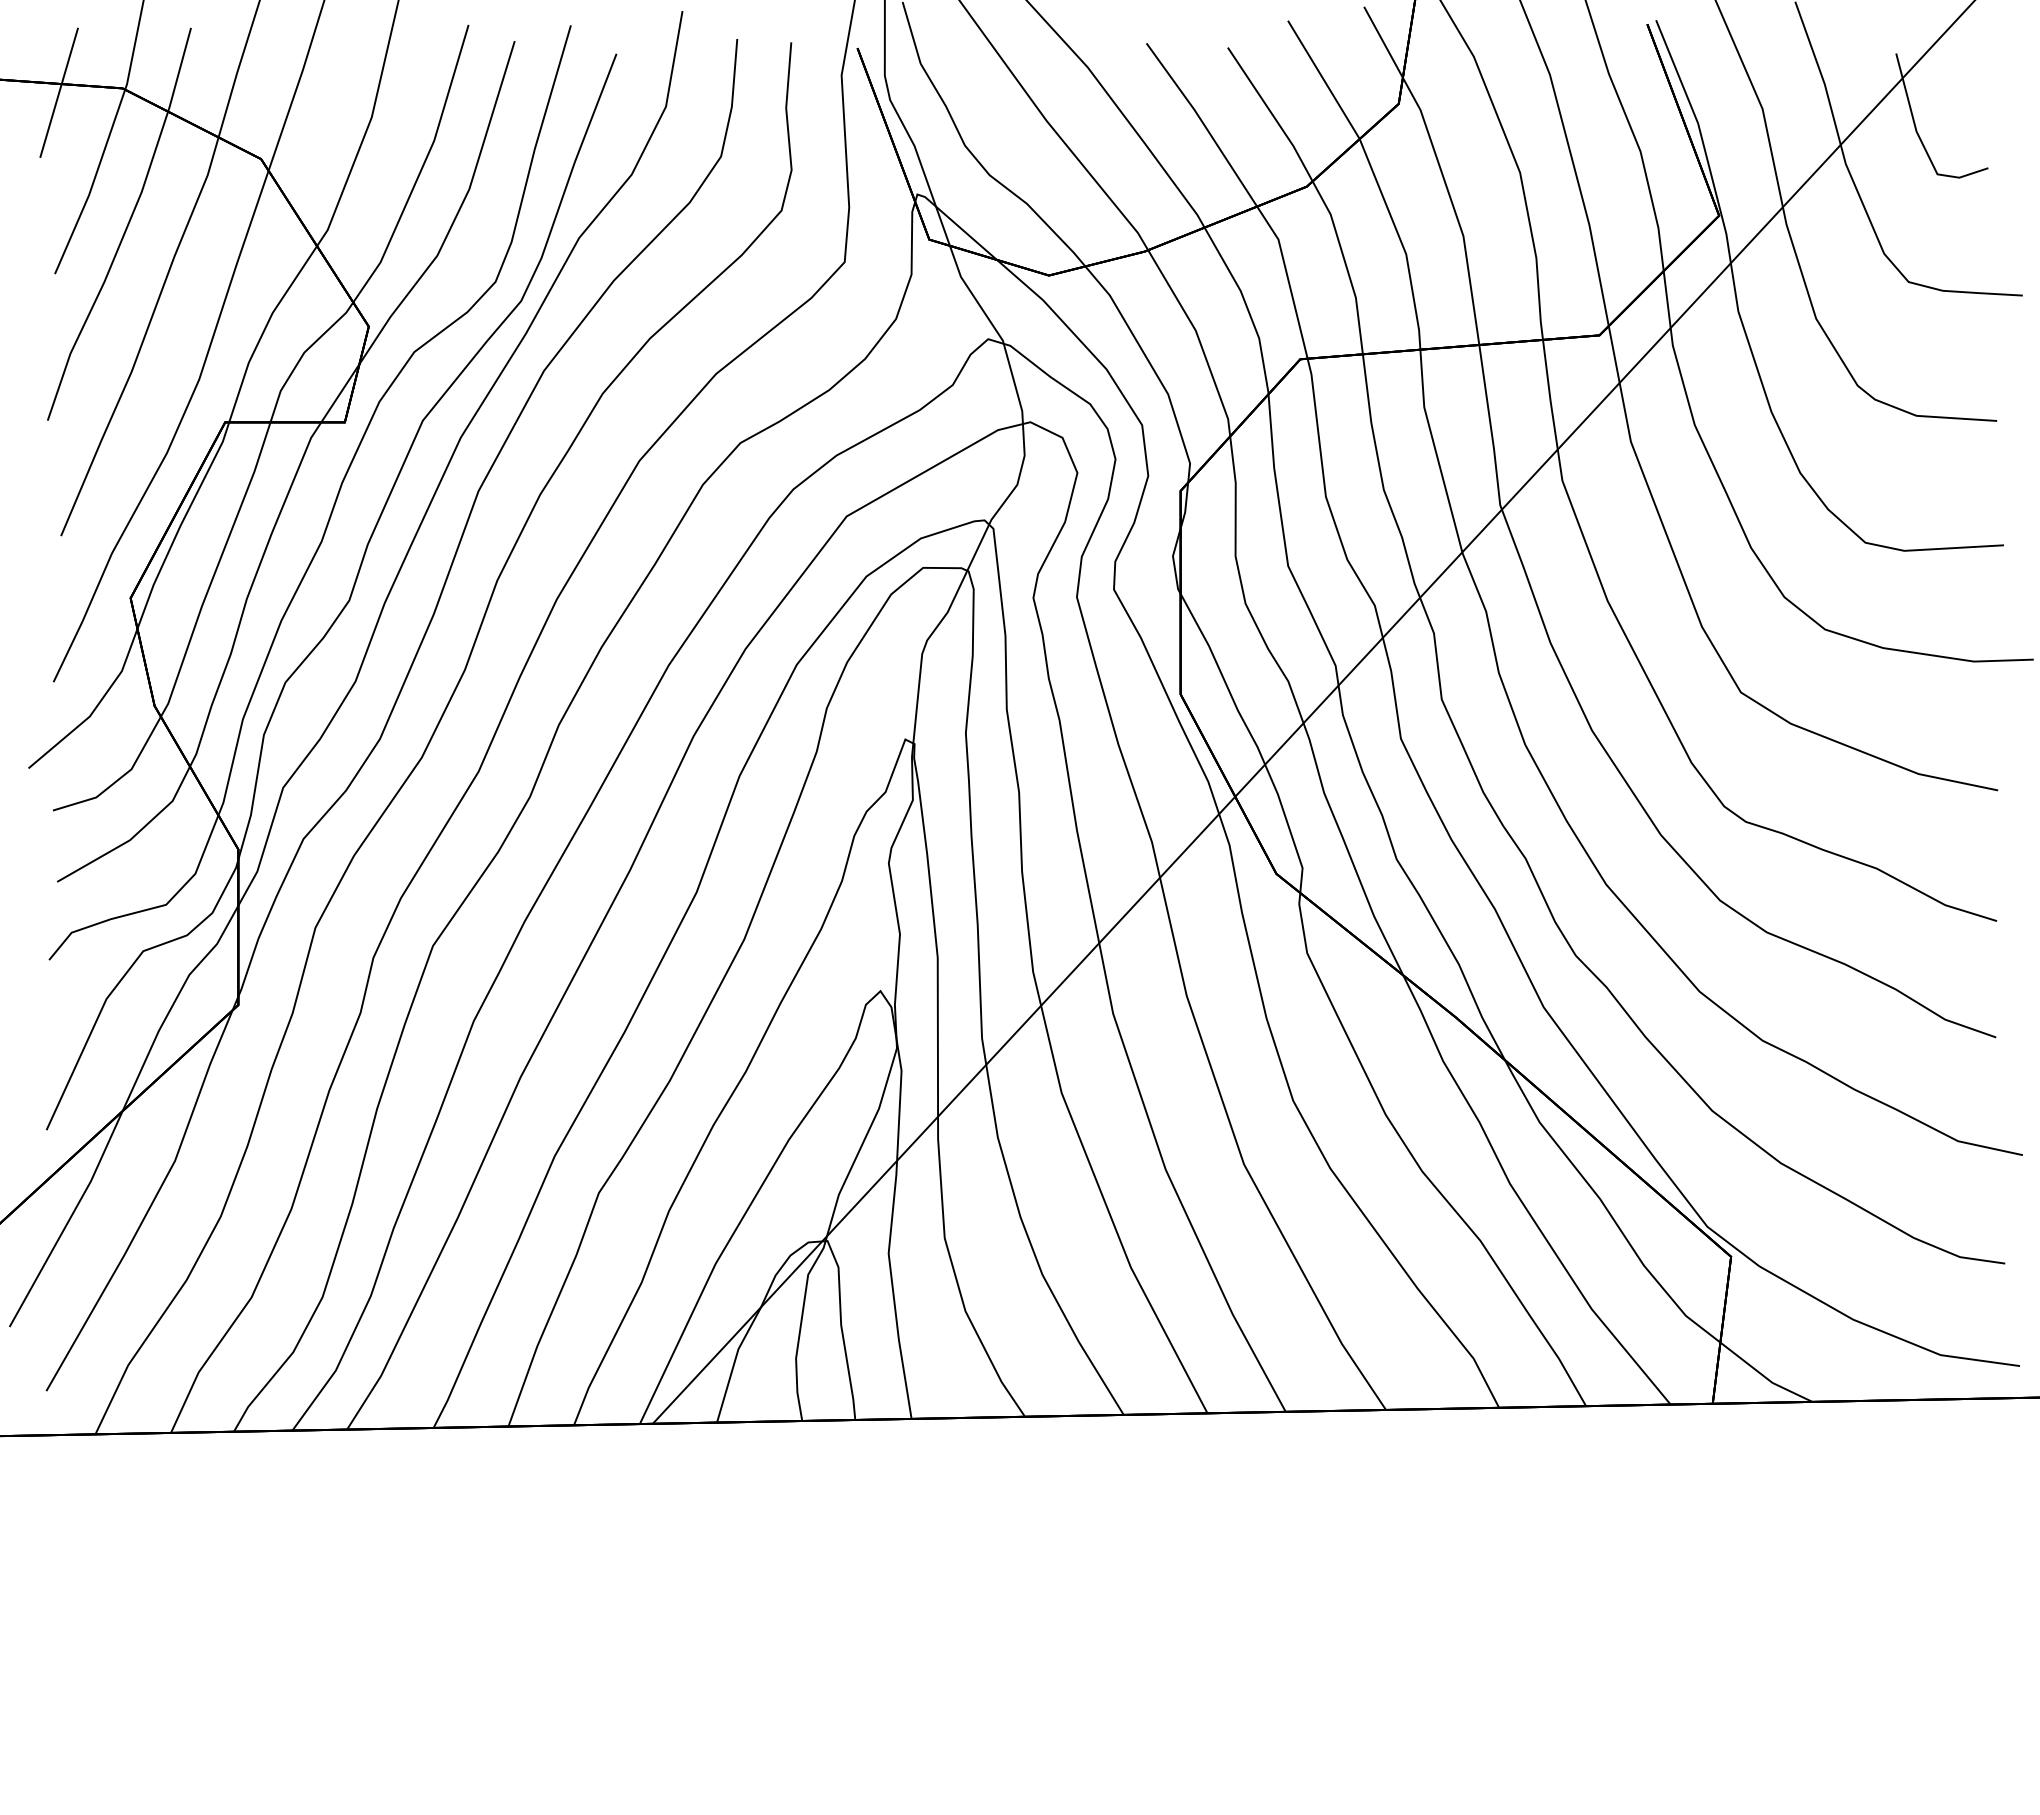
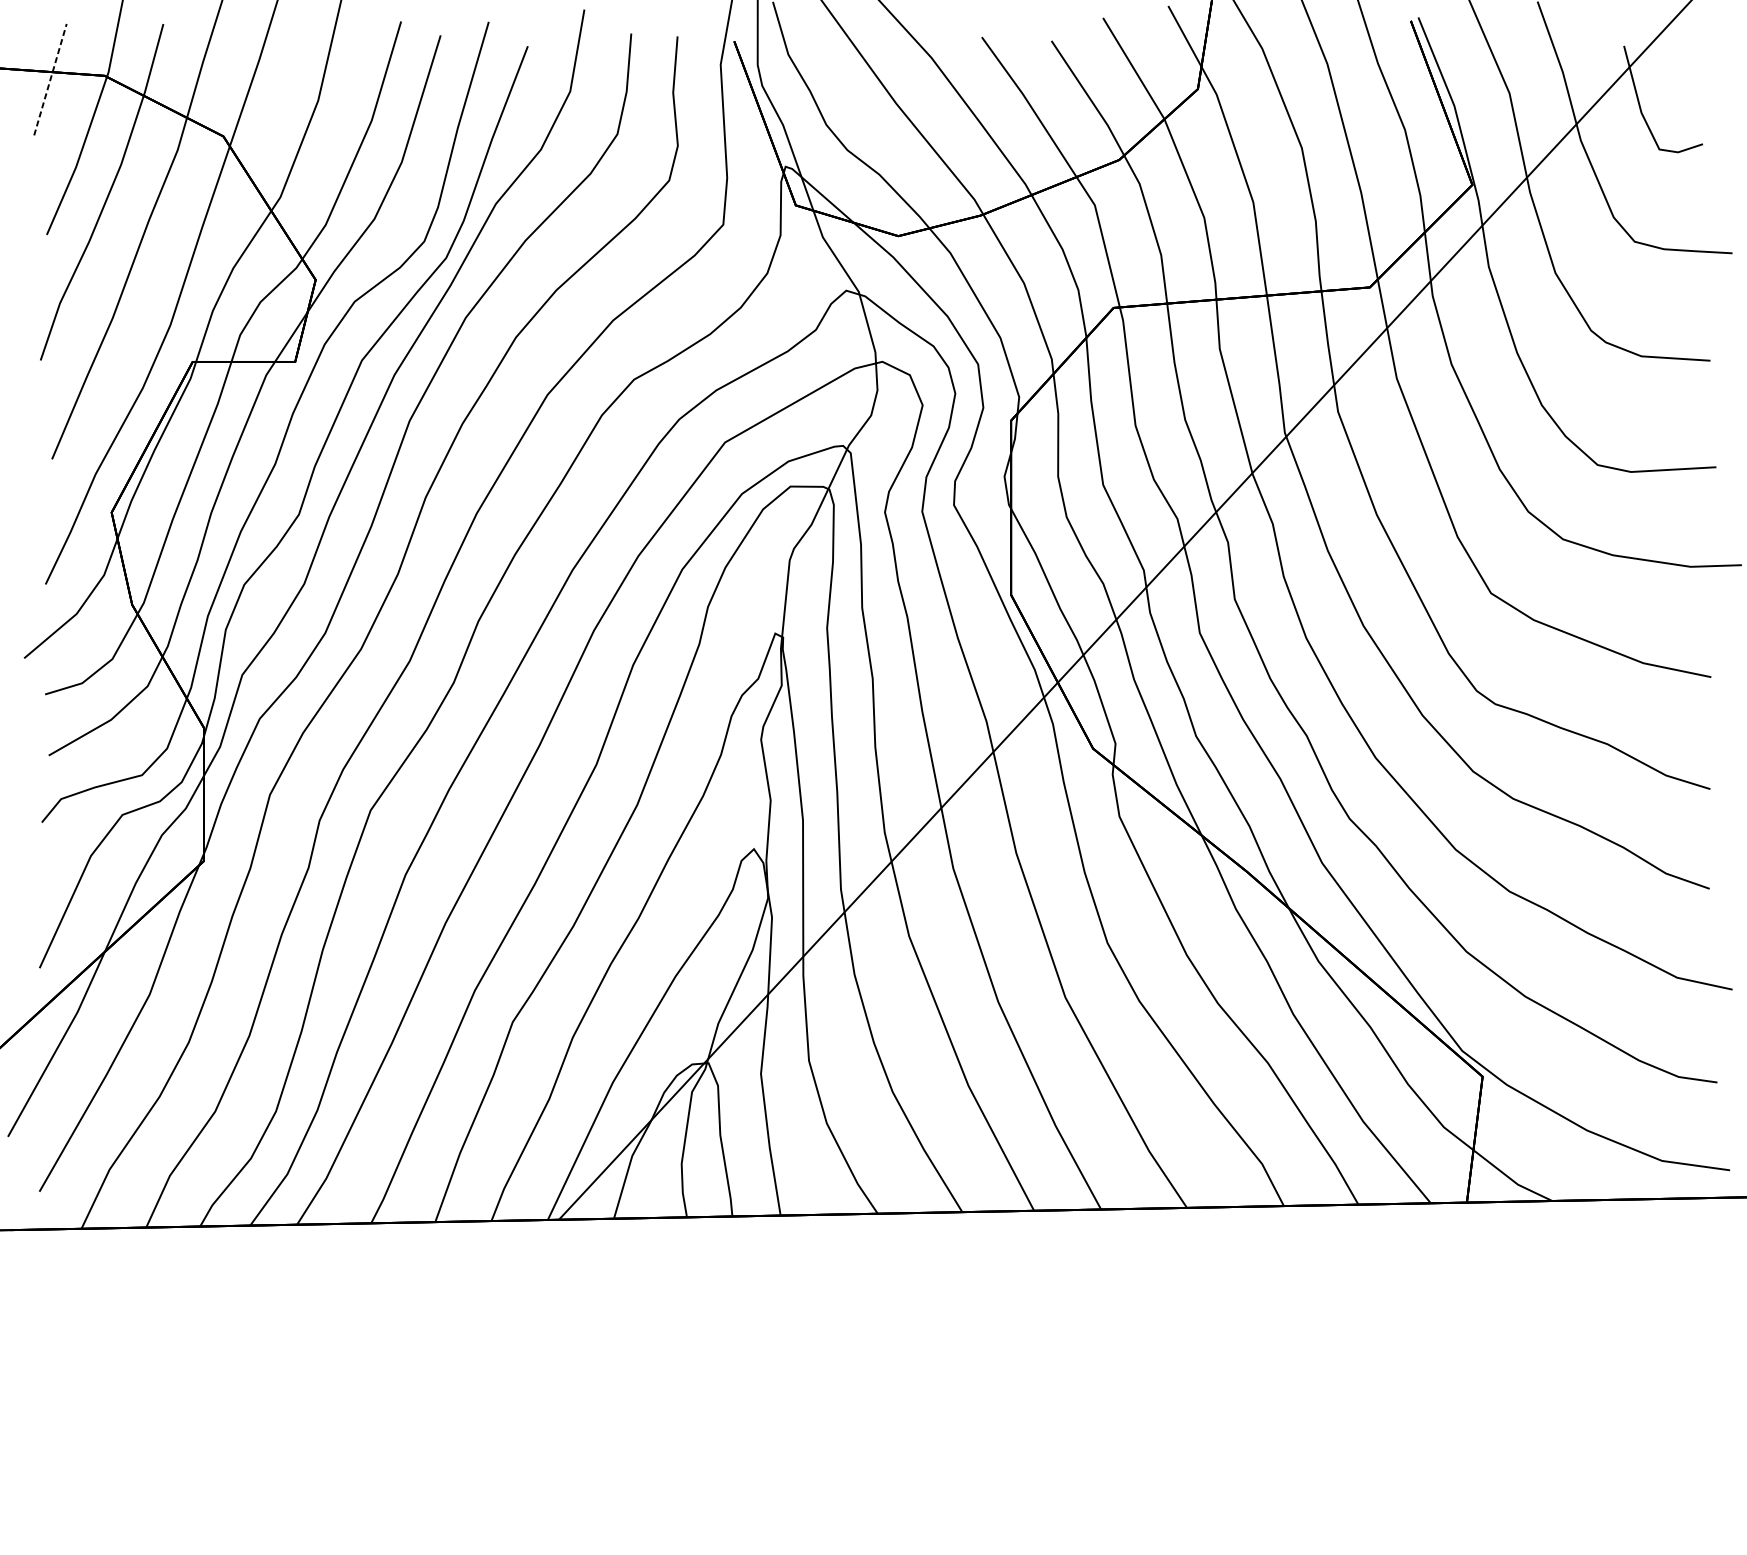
line: (59, 92) -> (50, 79), solid -> dashed

